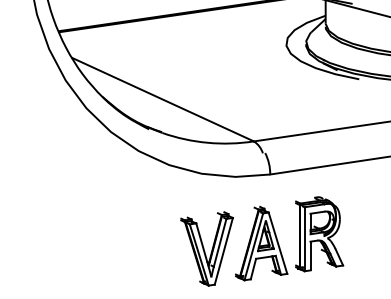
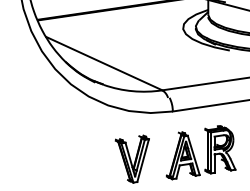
part: (279, 240) -> (194, 153), moved

